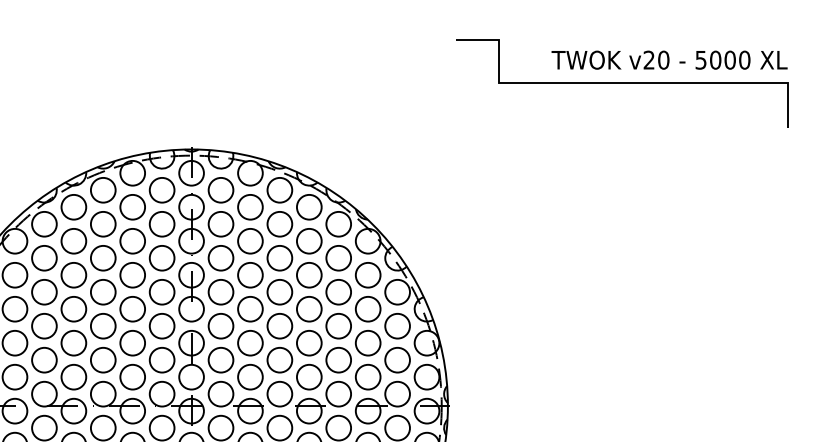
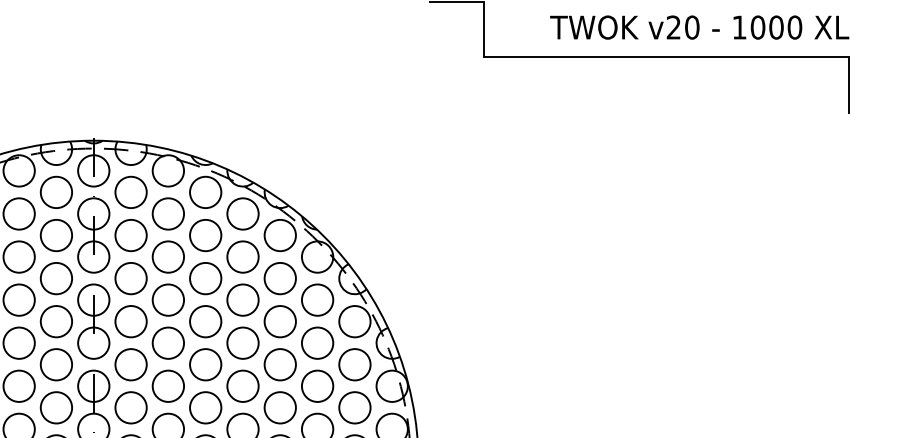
text: (700, 60) -> (738, 27), 5000 -> 1000

